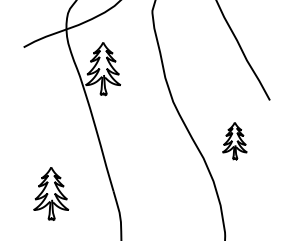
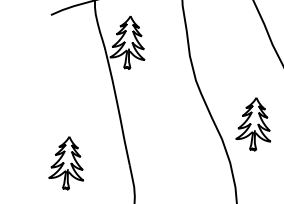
part: (234, 141) -> (254, 124), size x1.43

